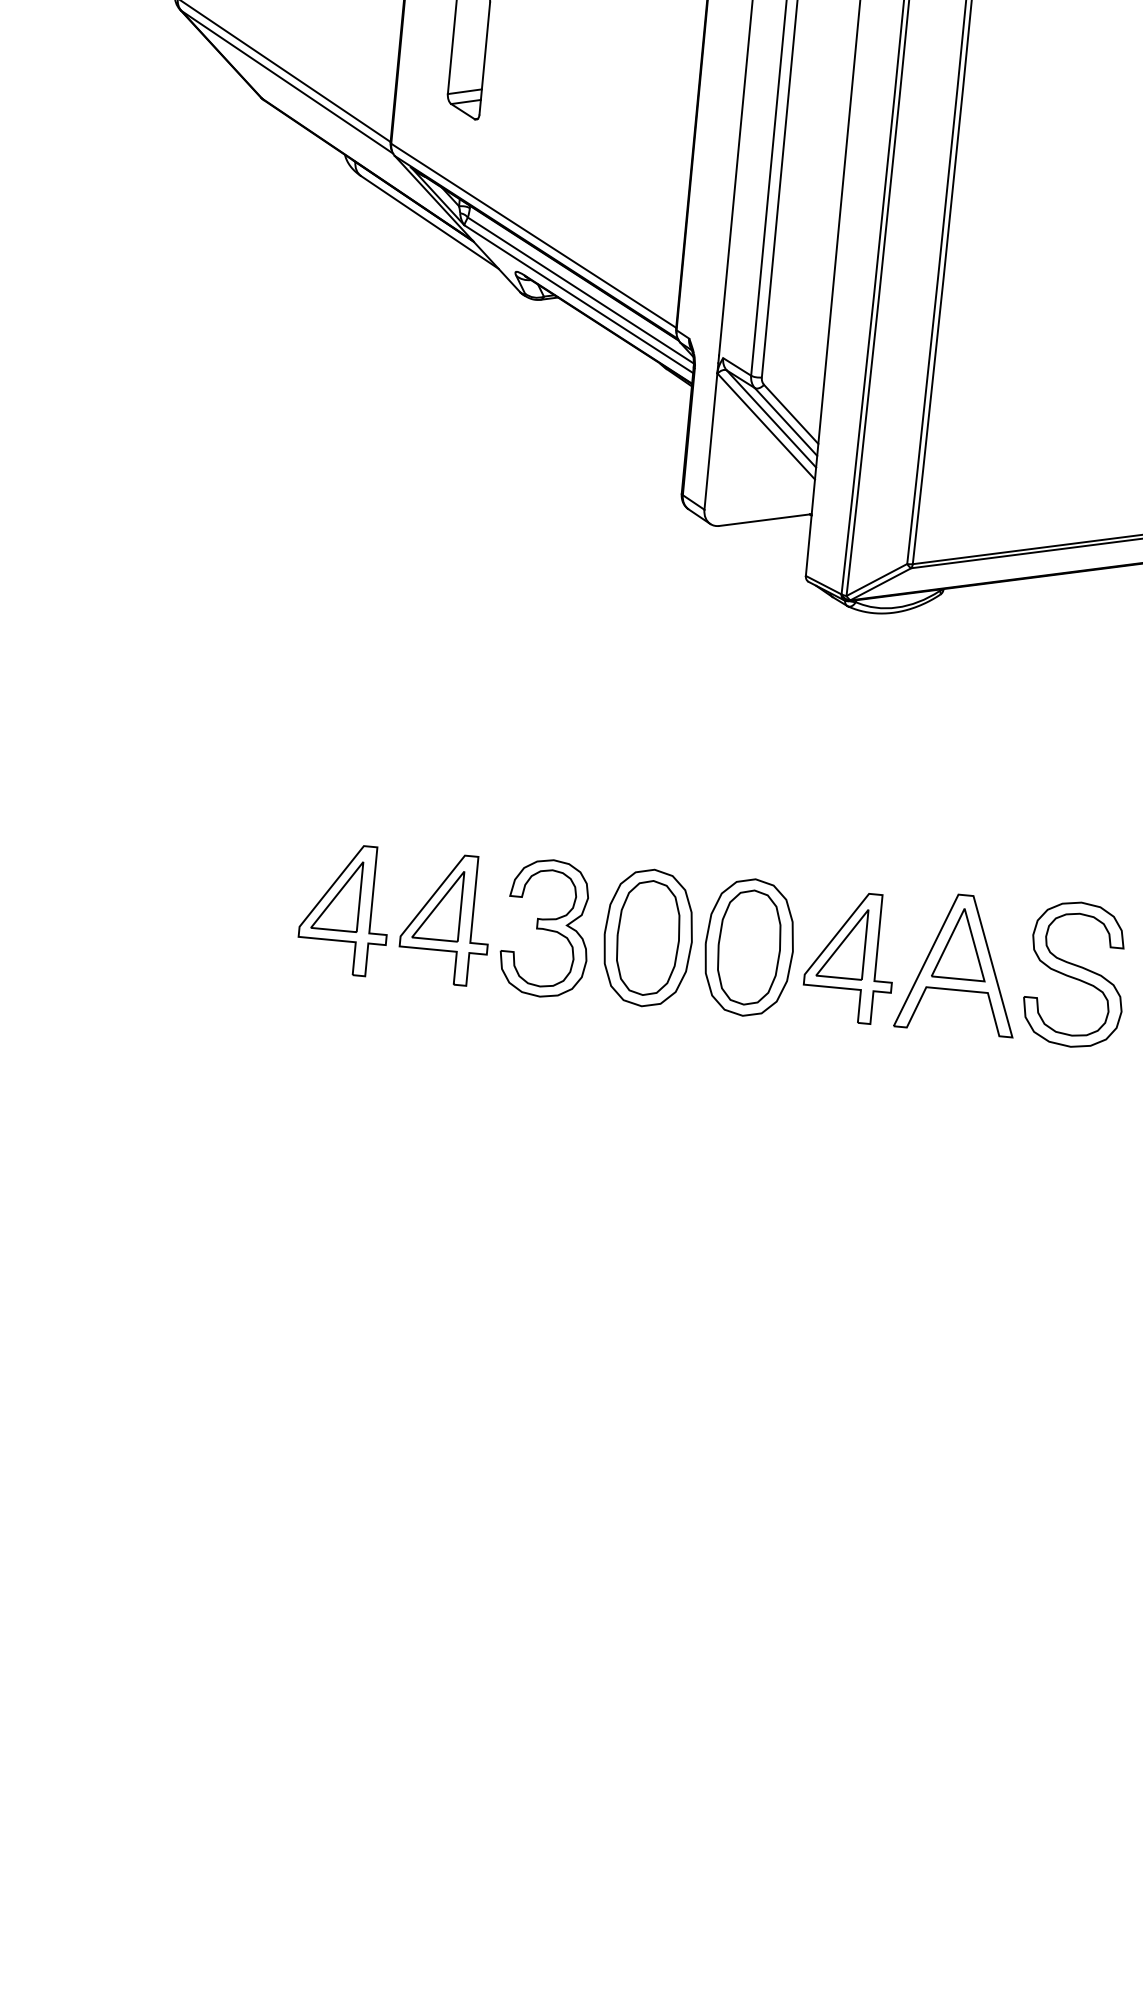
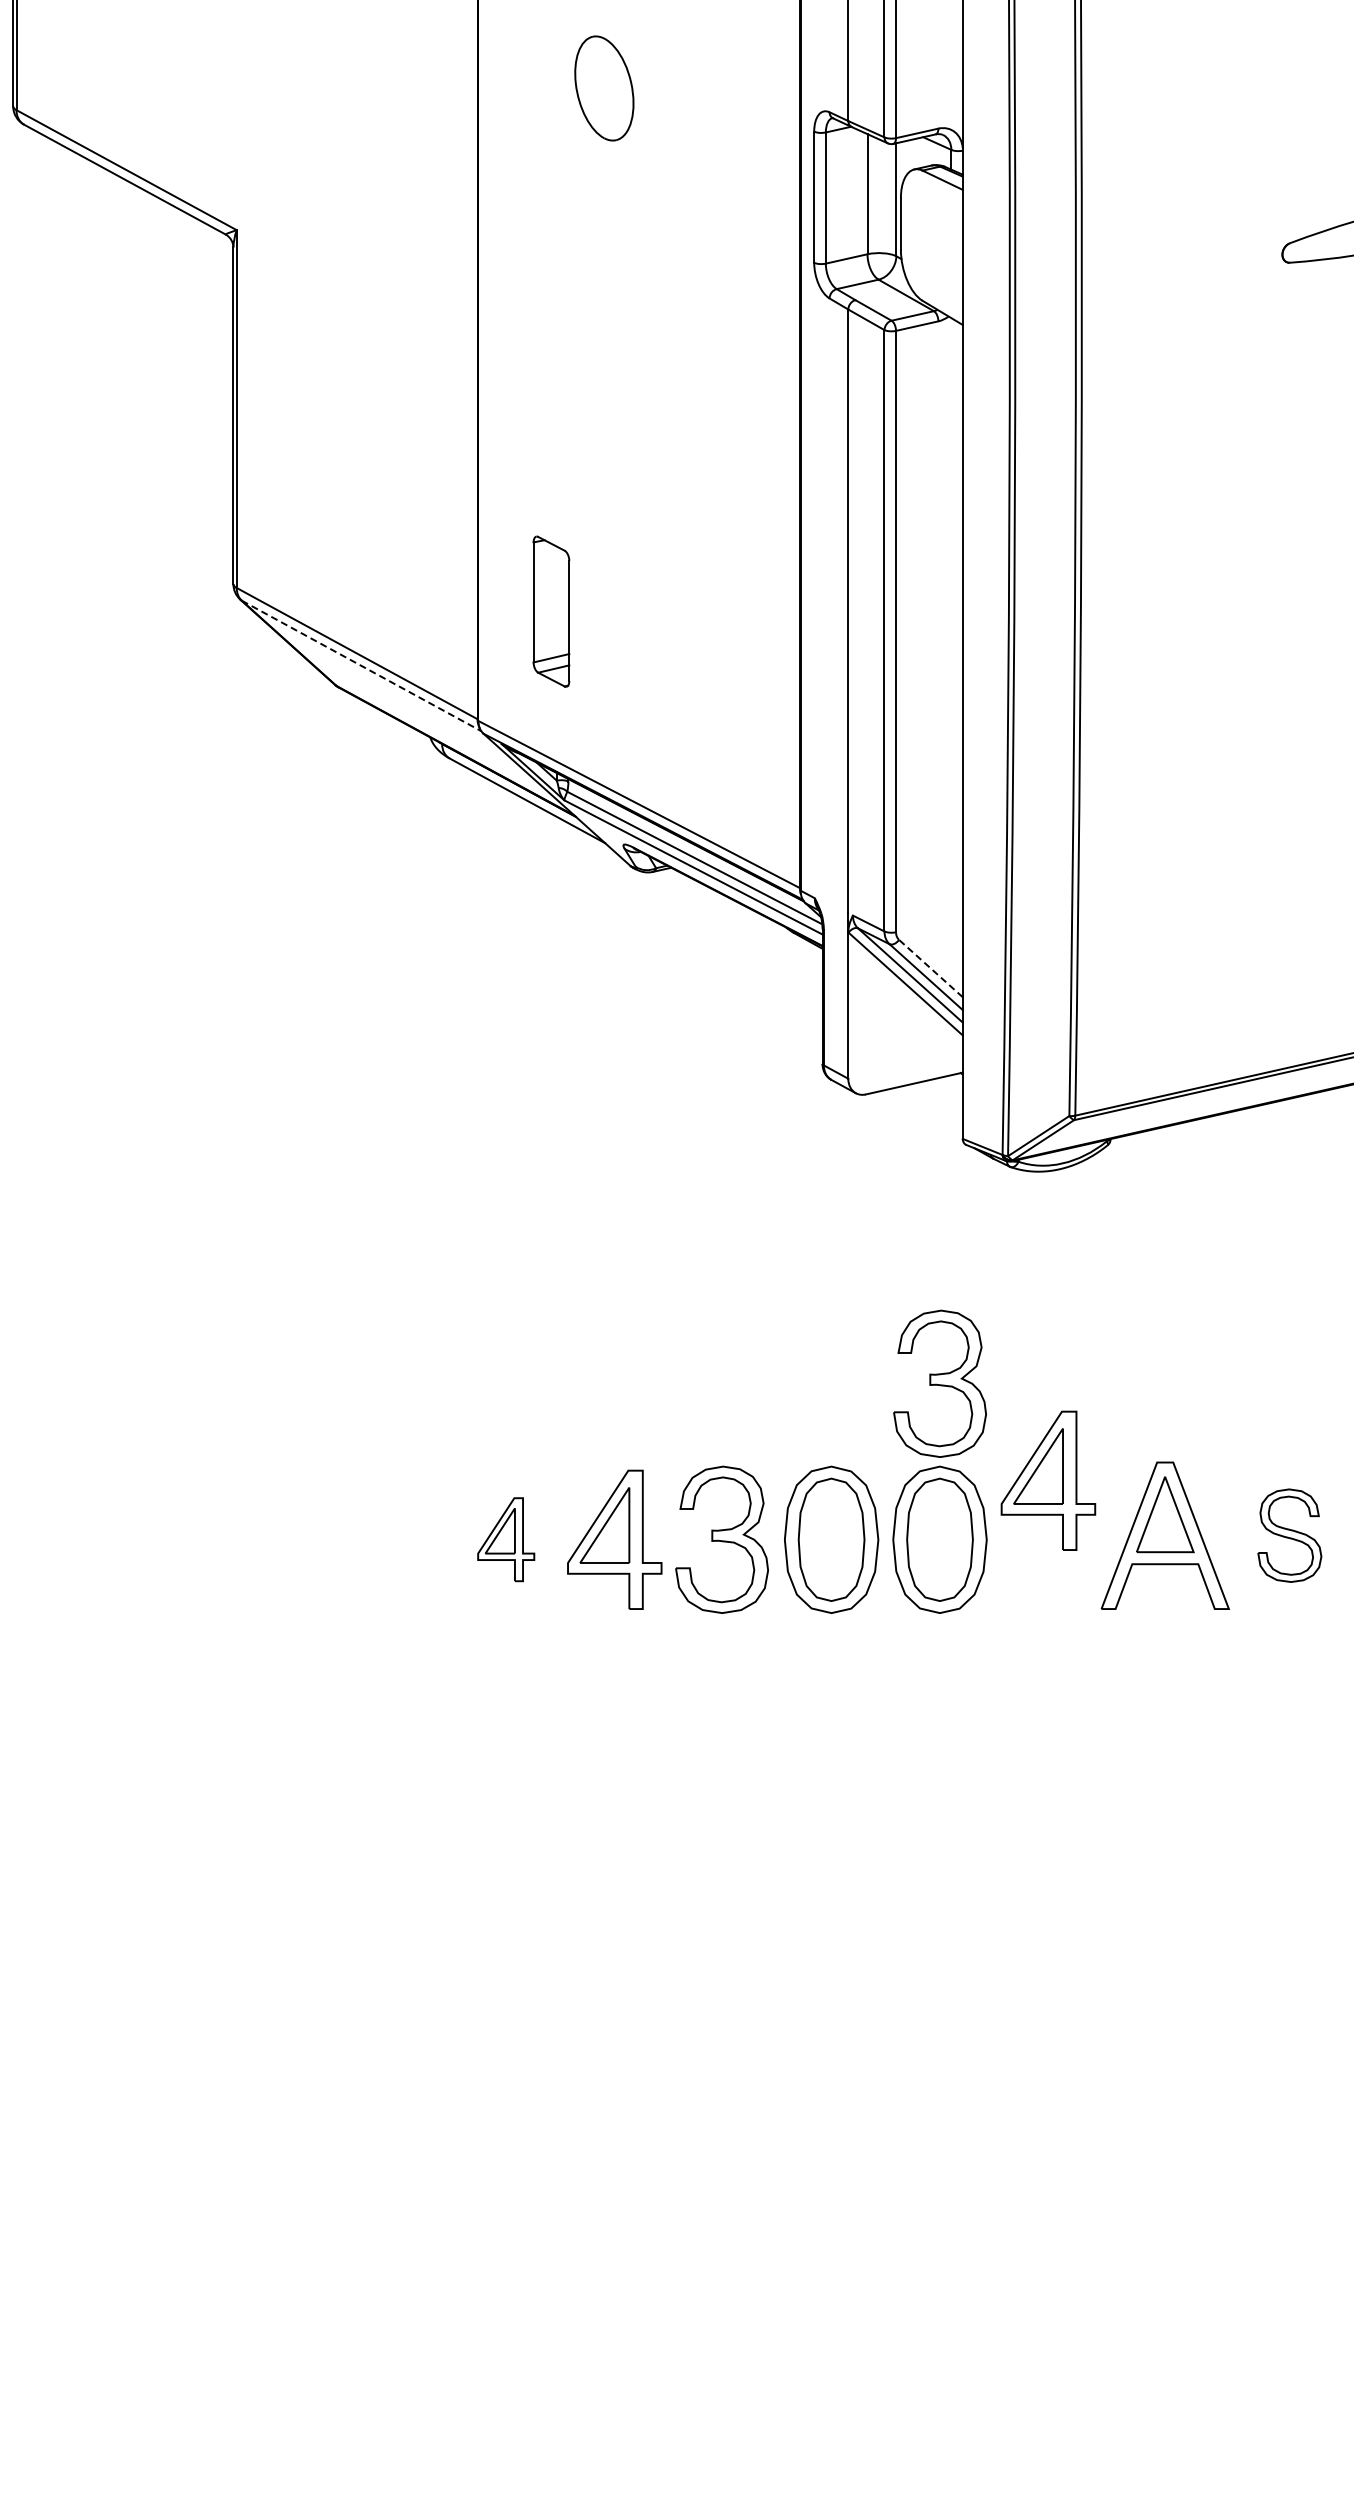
line: (288, 82) -> (362, 666), solid -> dashed
line: (790, 414) -> (930, 968), solid -> dashed
part: (762, 801) -> (939, 1383), added
part: (344, 908) -> (505, 1539), size x0.6
part: (850, 956) -> (1048, 1480), moved
part: (1075, 974) -> (1289, 1535), size x0.6

